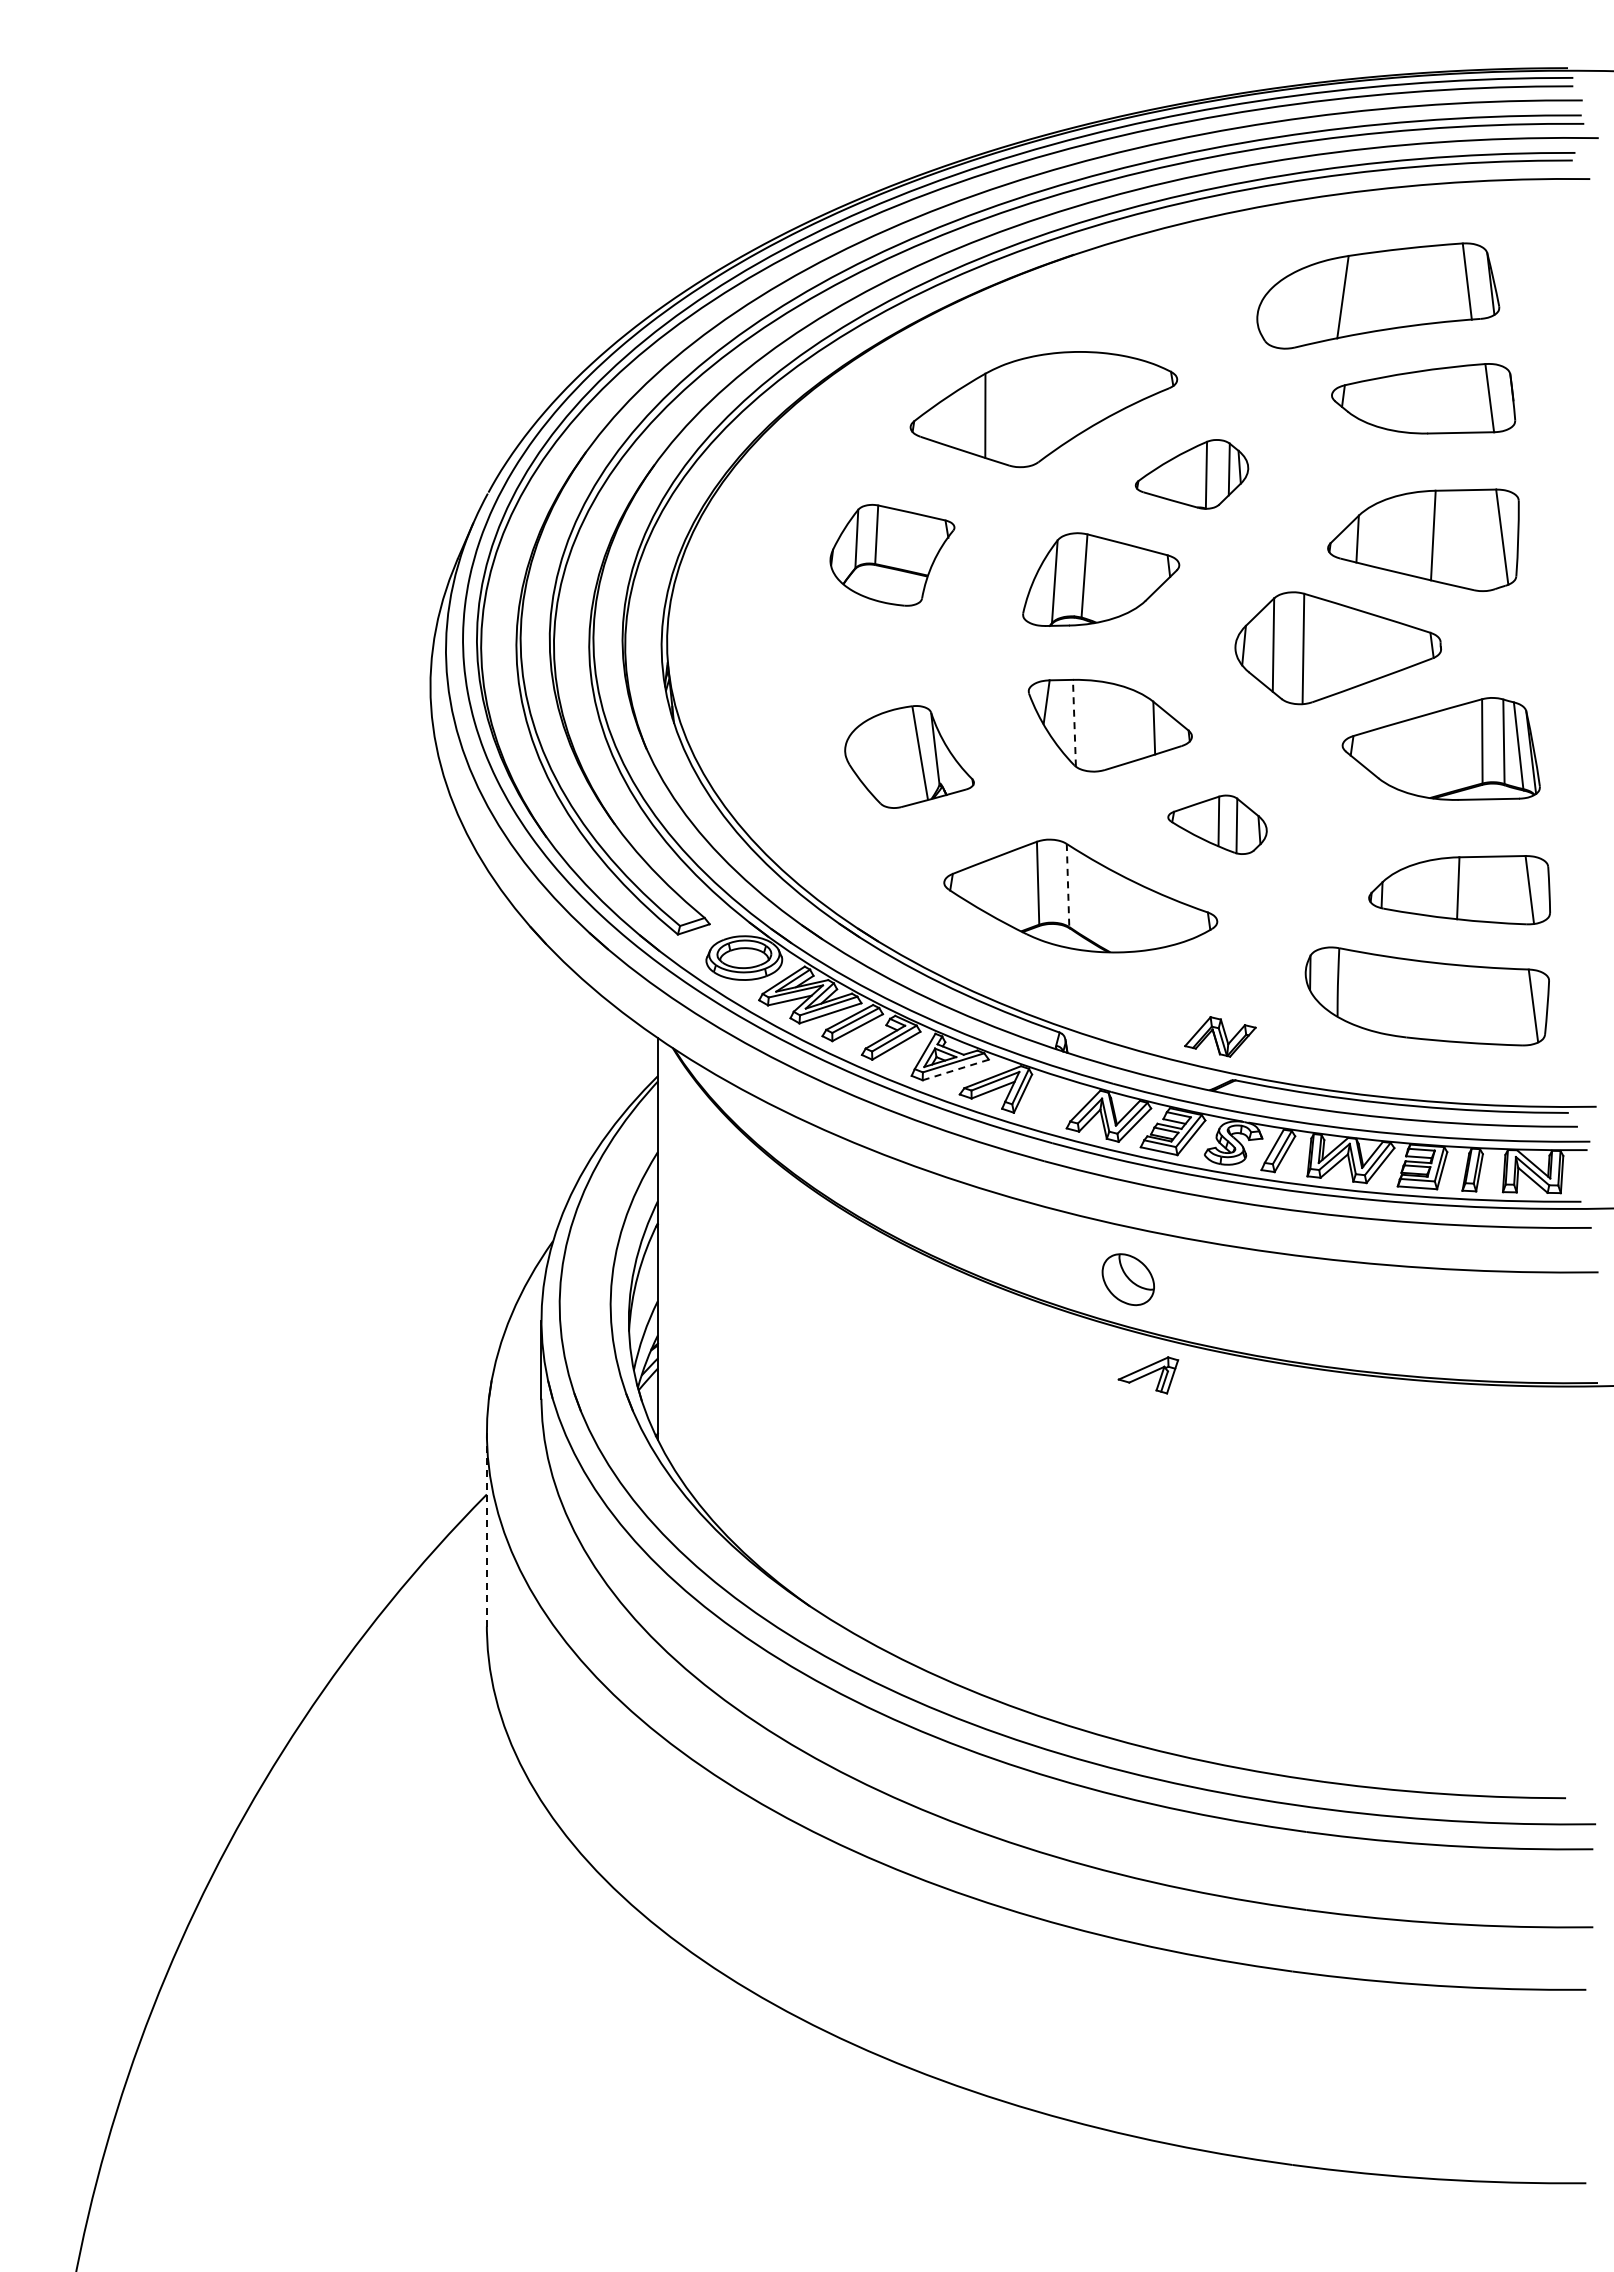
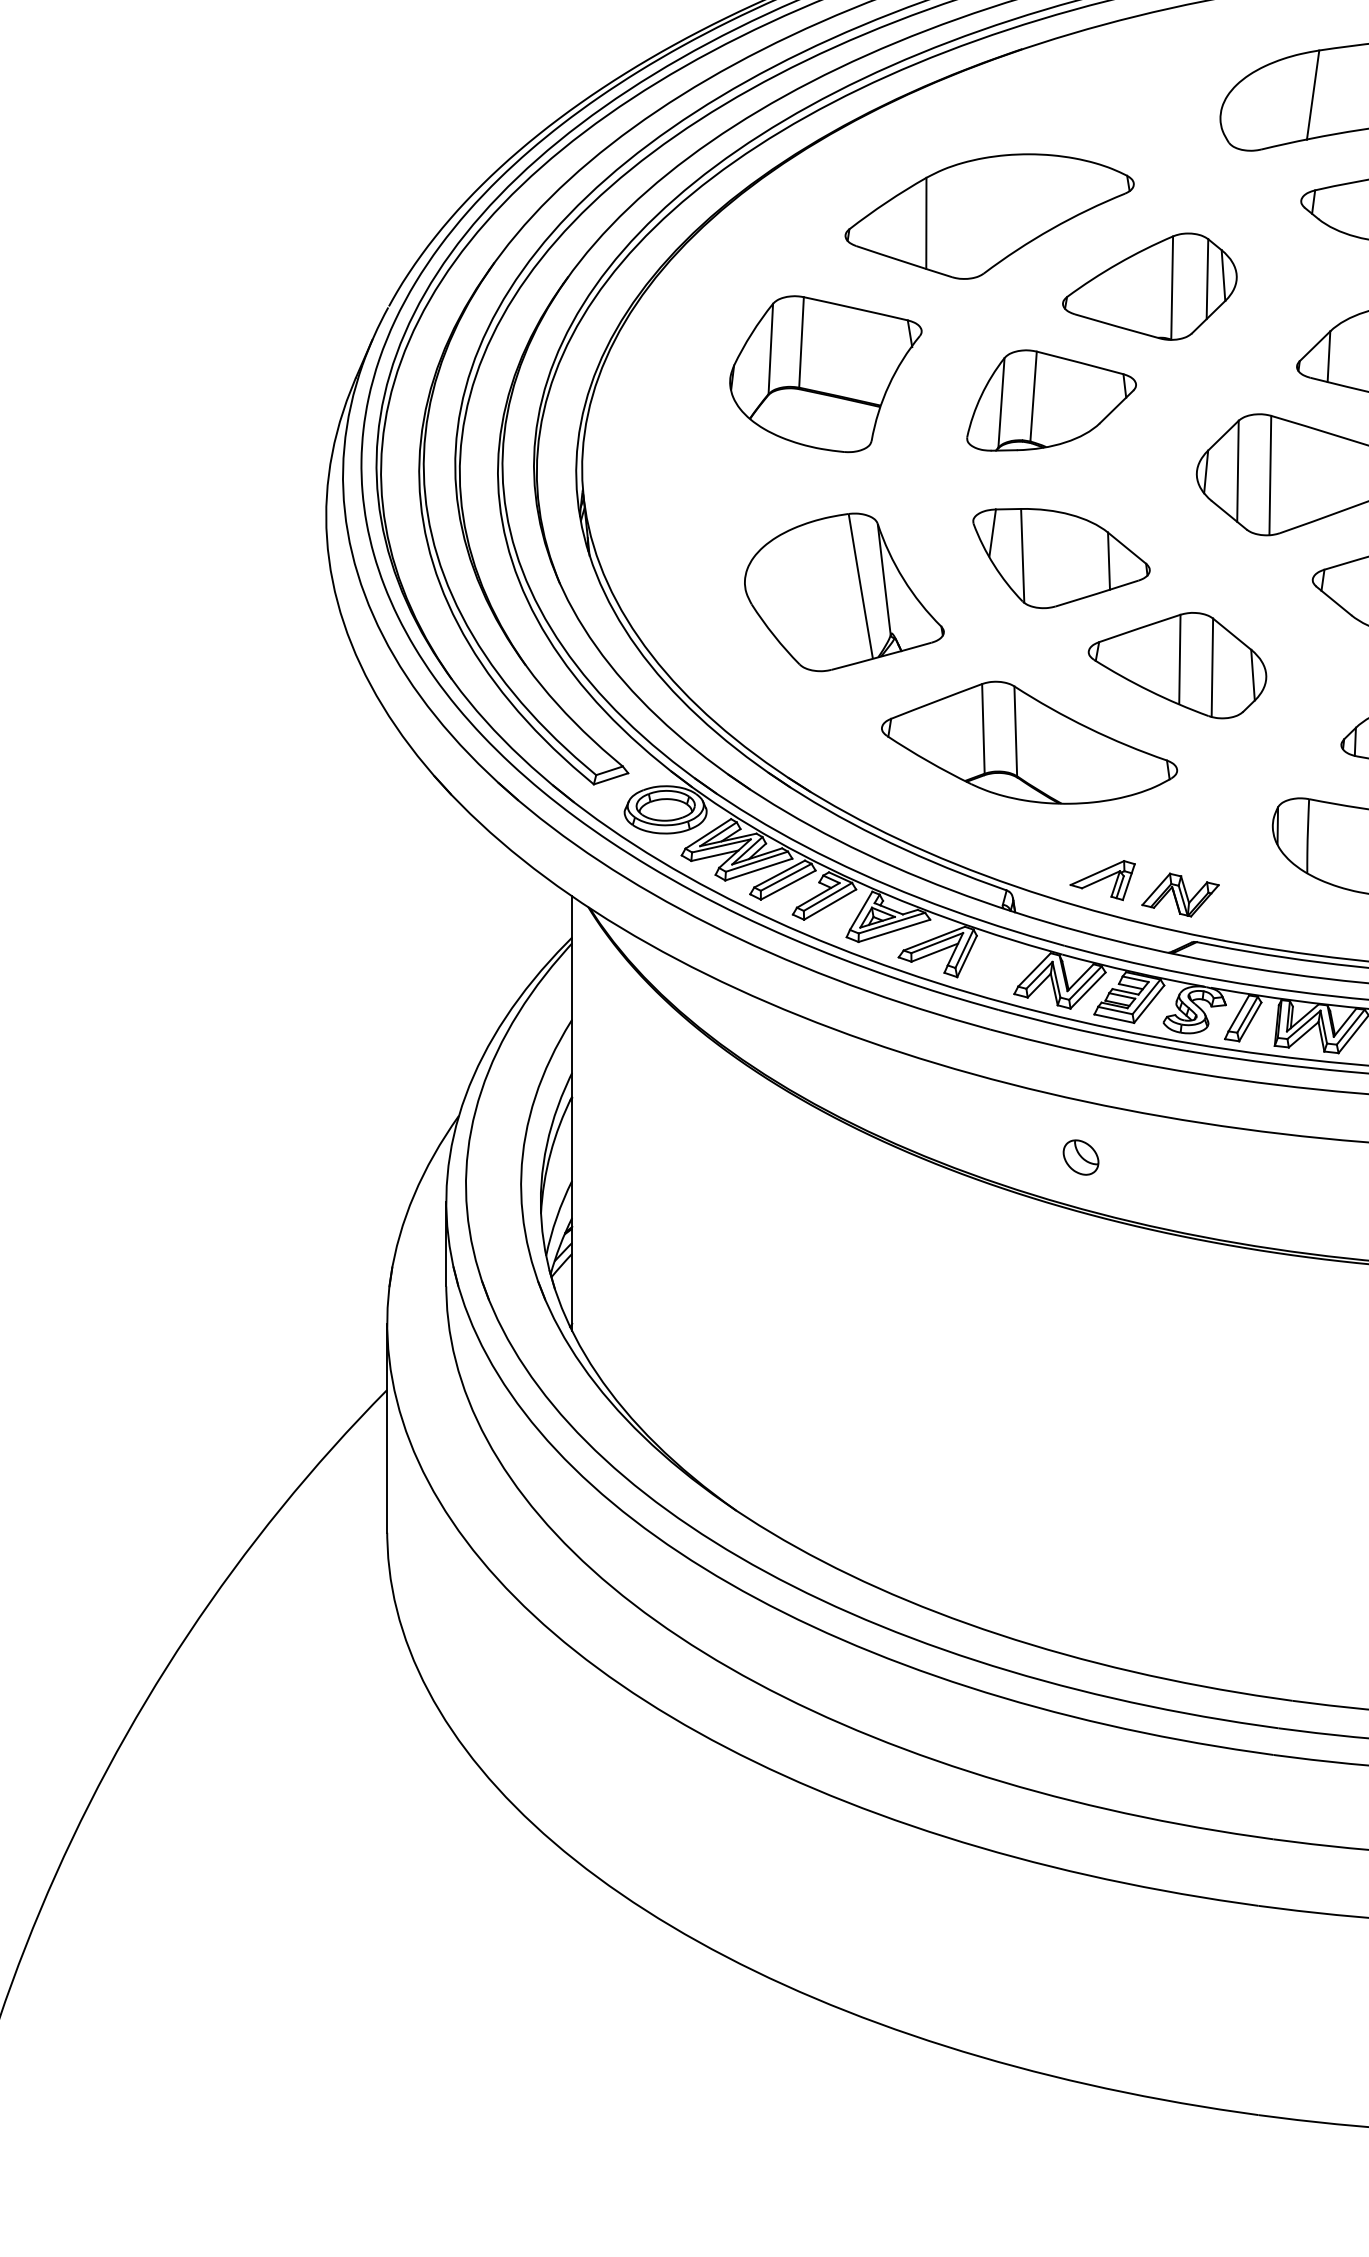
part: (1191, 474) -> (1149, 286), size x1.43
part: (892, 555) -> (825, 374), size x1.43
line: (1074, 722) -> (1022, 555), dashed -> solid
part: (909, 756) -> (844, 591), size x1.43
part: (1217, 824) -> (1177, 665), size x1.67
line: (1068, 885) -> (1016, 731), dashed -> solid
line: (955, 1069) -> (894, 930), dashed -> solid
part: (1128, 1279) -> (1081, 1157), size x0.62
part: (1148, 1375) -> (1102, 880), moved
line: (486, 1529) -> (386, 1427), dashed -> solid

